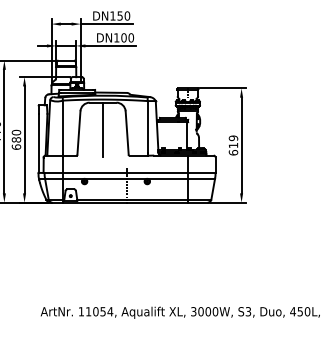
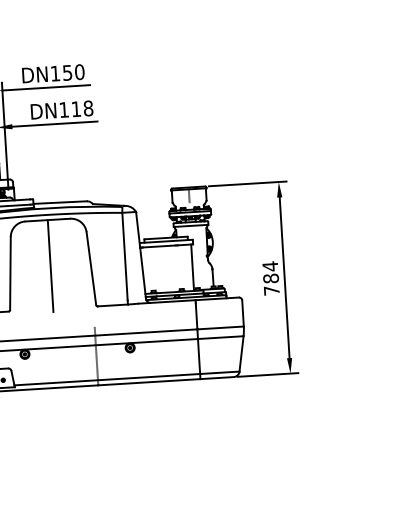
text: (127, 37) -> (82, 108), DN100 -> DN118
text: (233, 145) -> (271, 278), 619 -> 784

